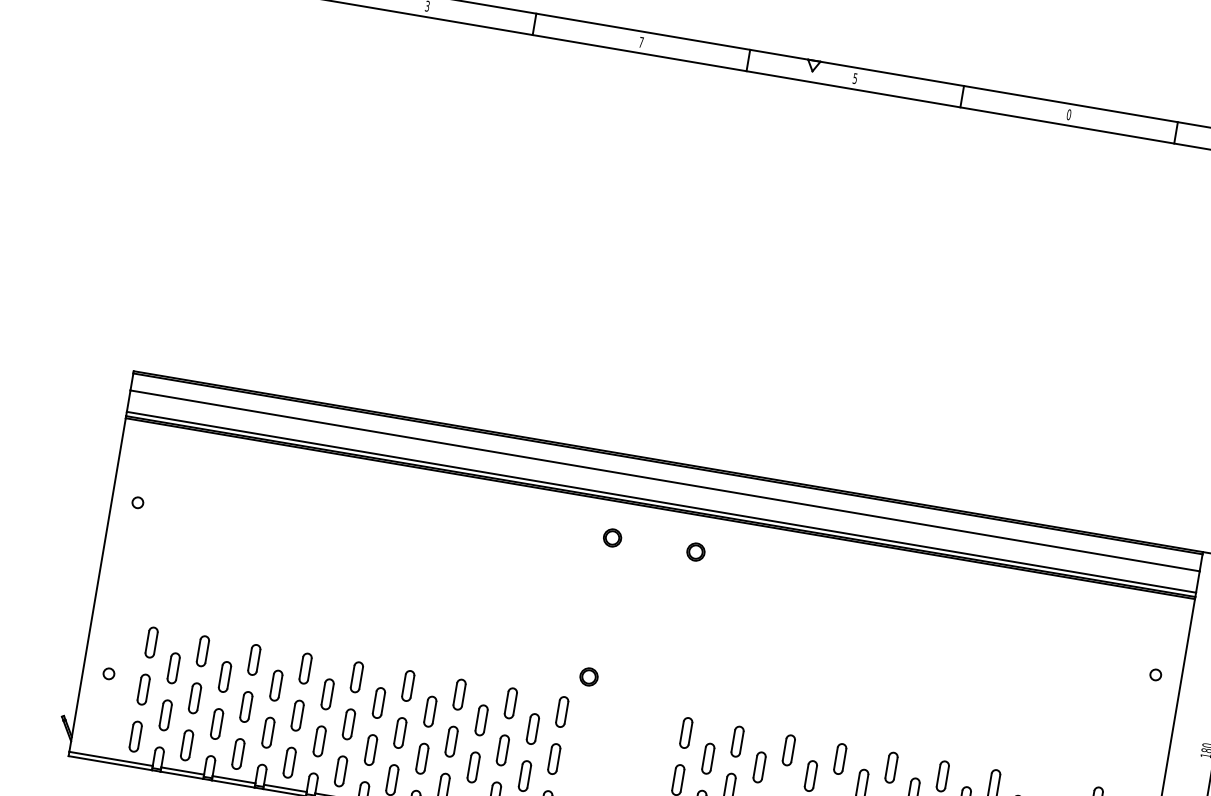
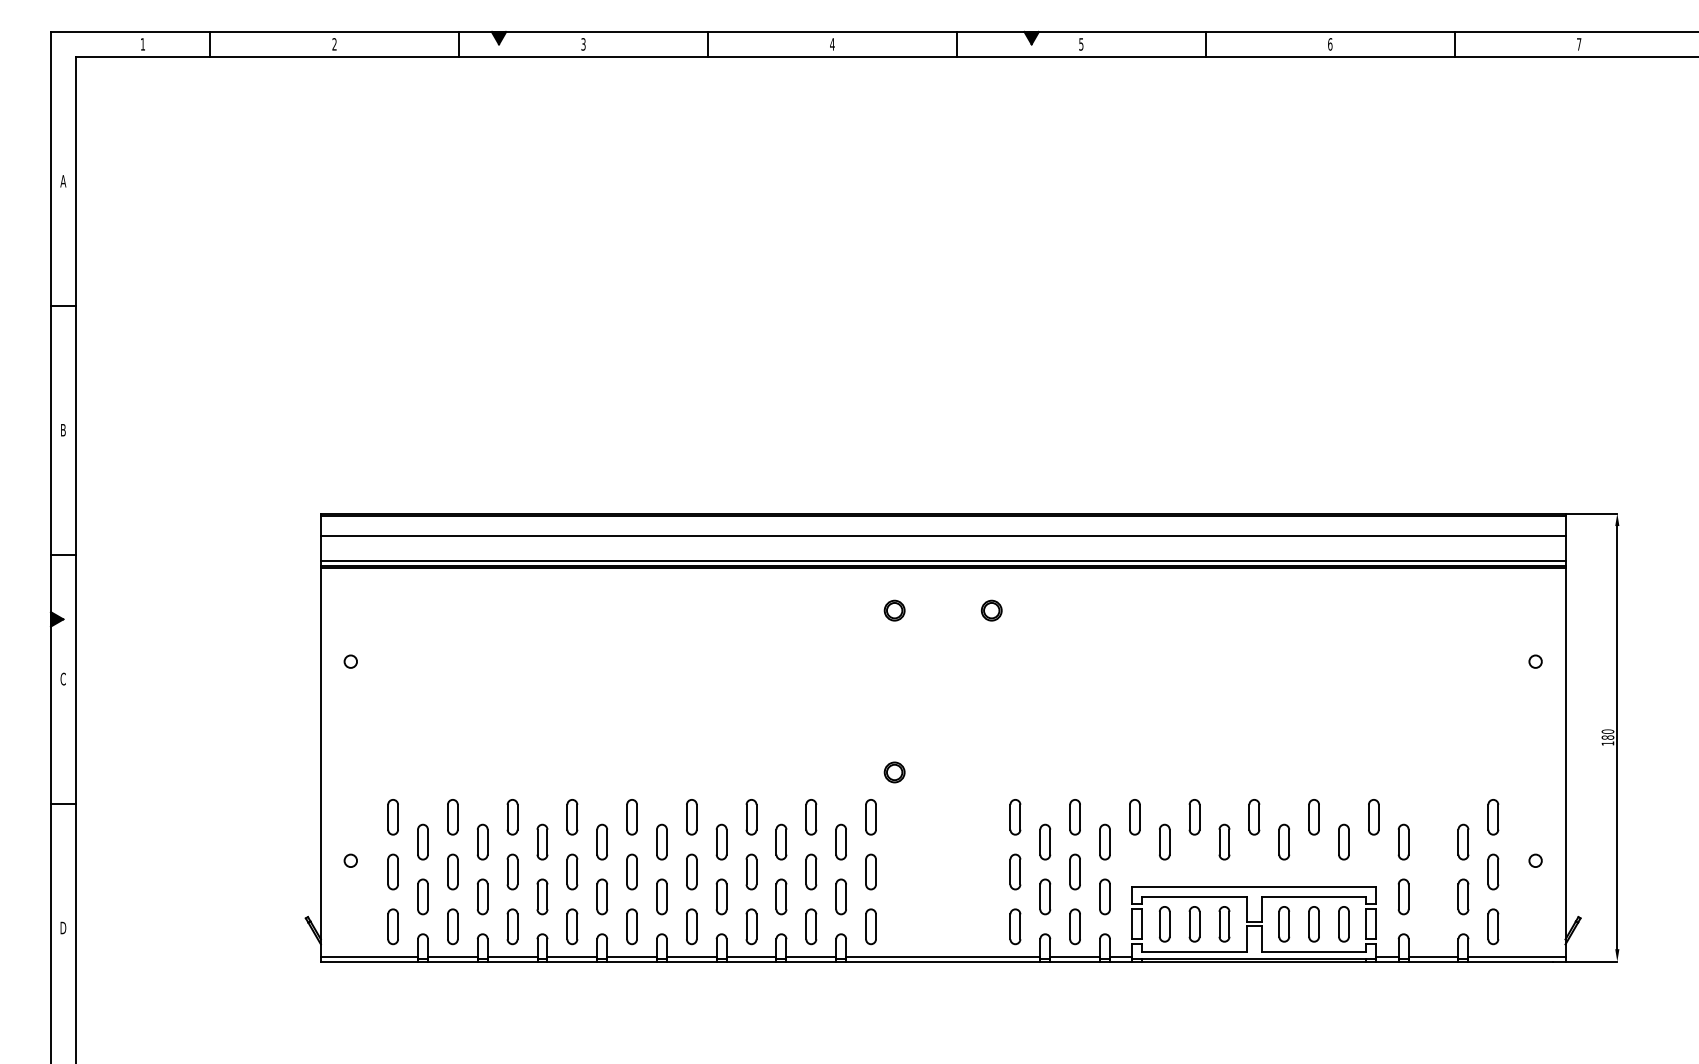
text: (641, 42) -> (832, 44), 7 -> 4
fill: (813, 65) -> (1031, 37), added
text: (1069, 114) -> (1330, 44), 0 -> 6

